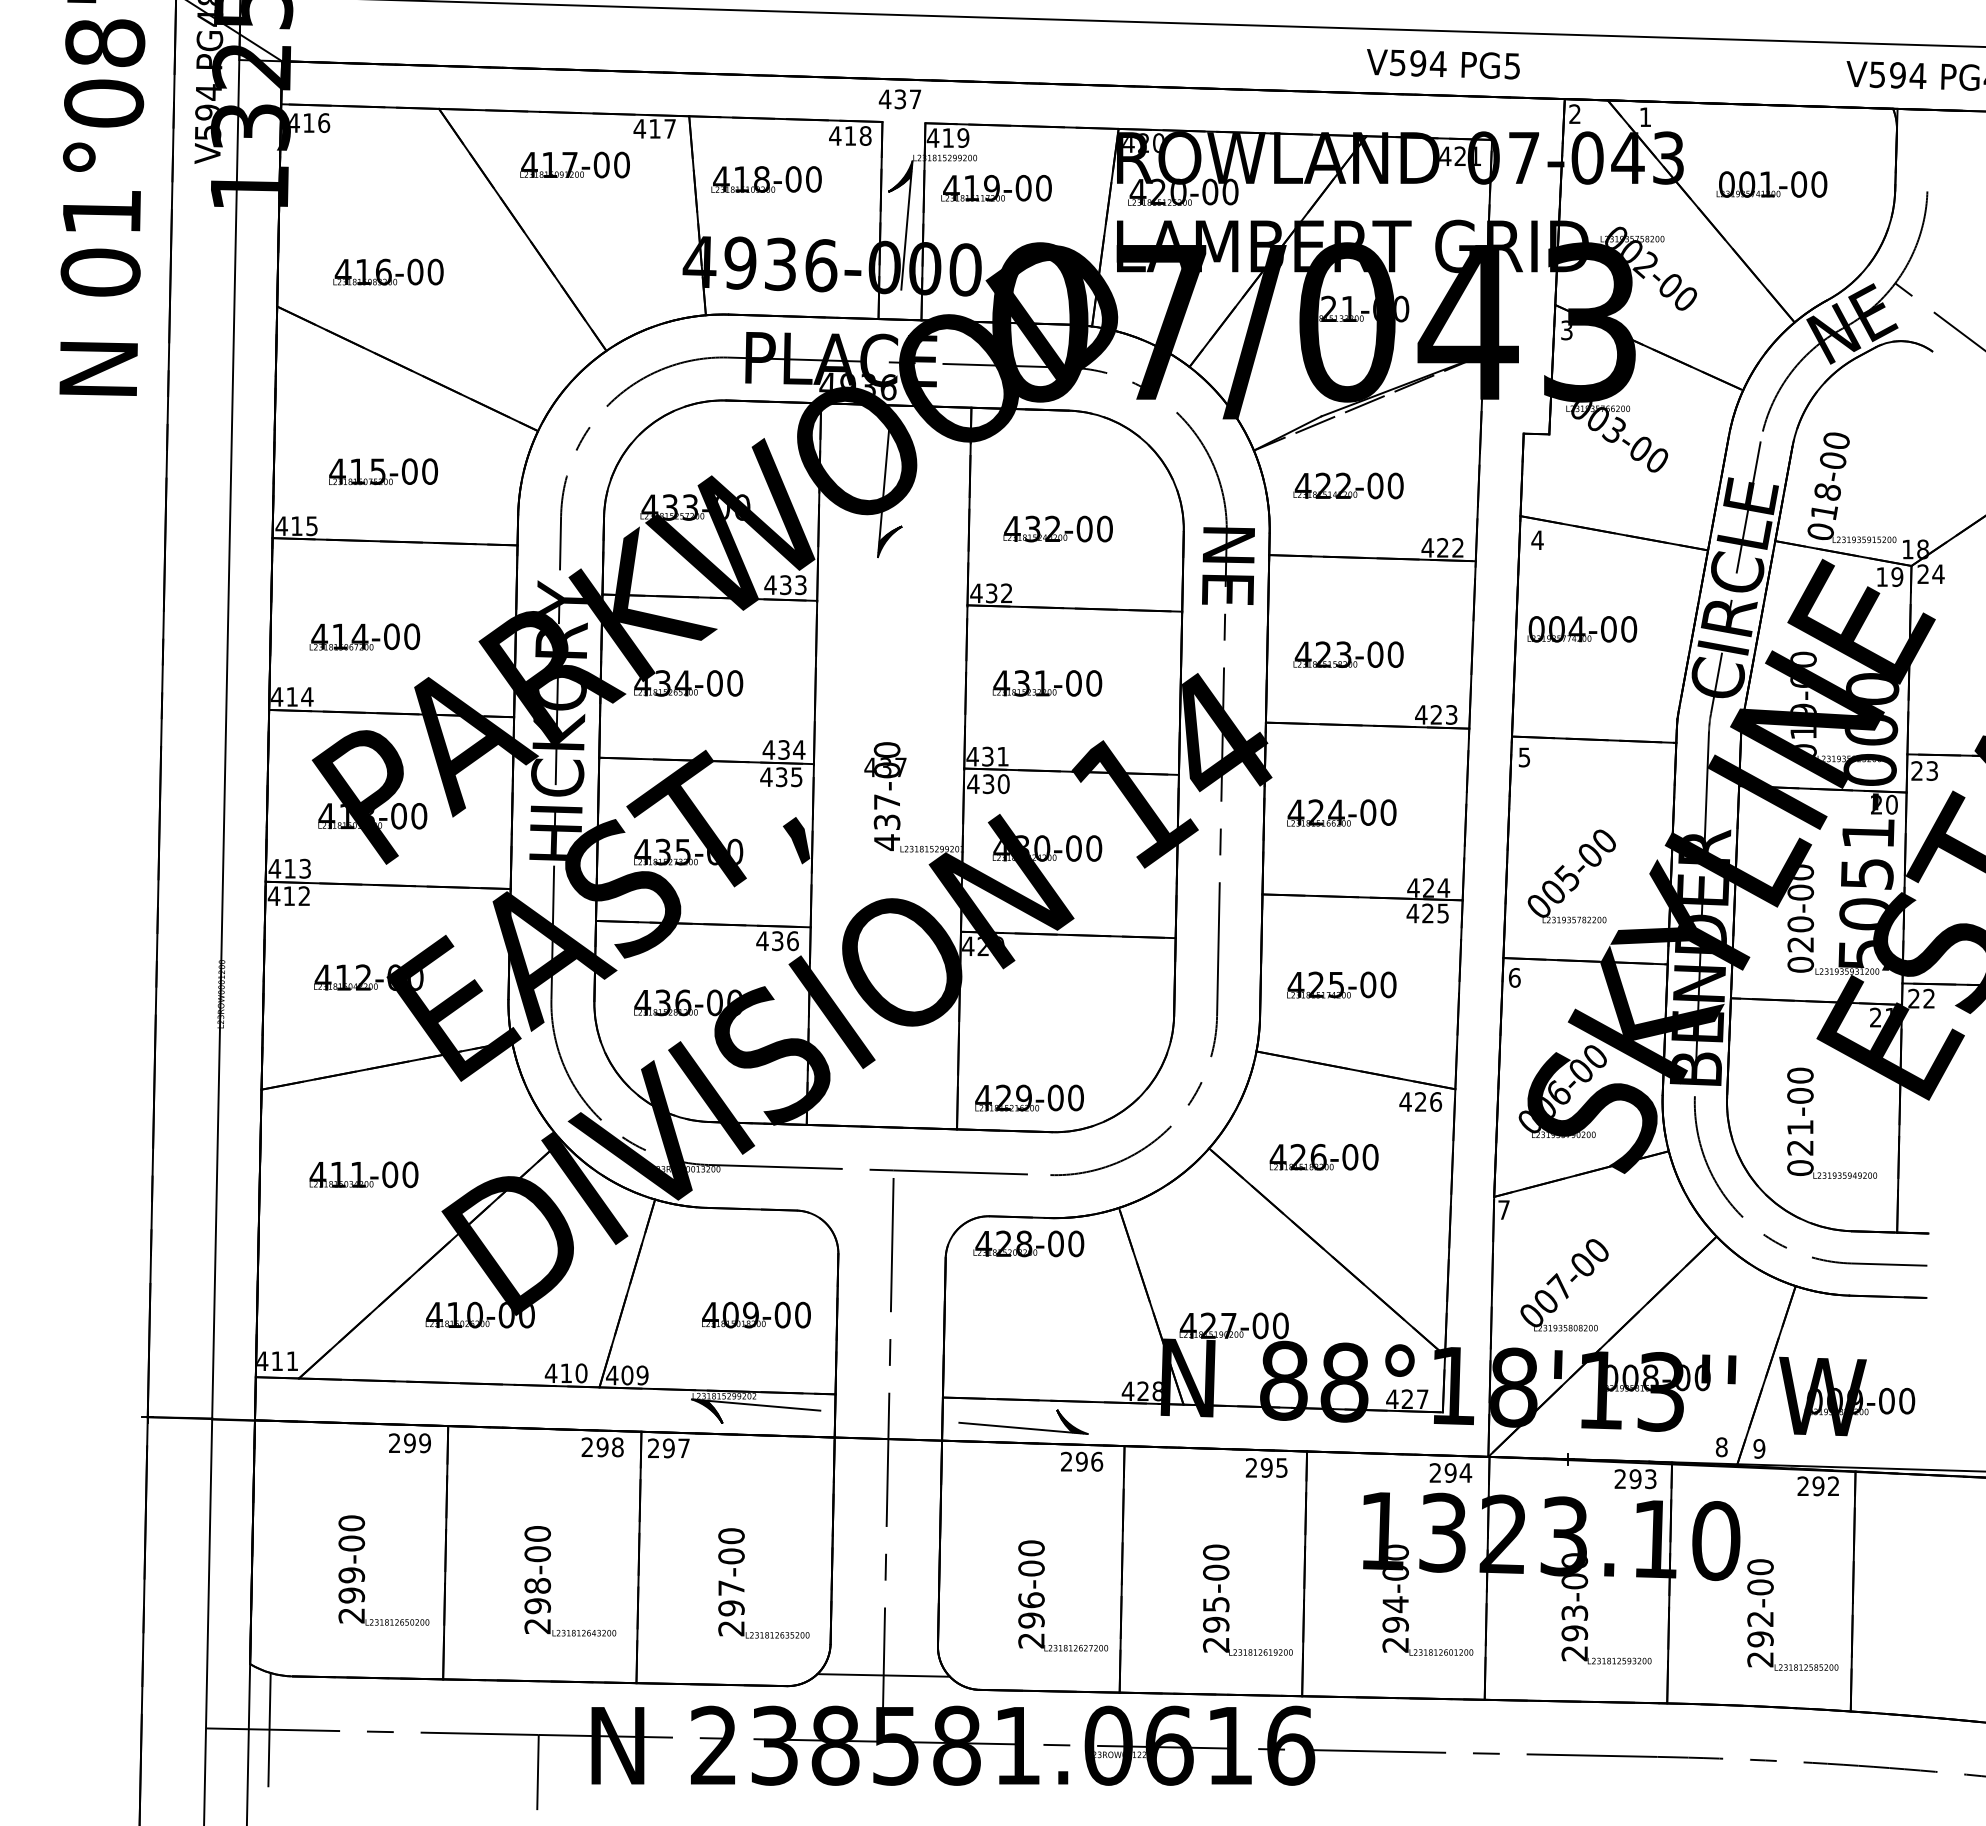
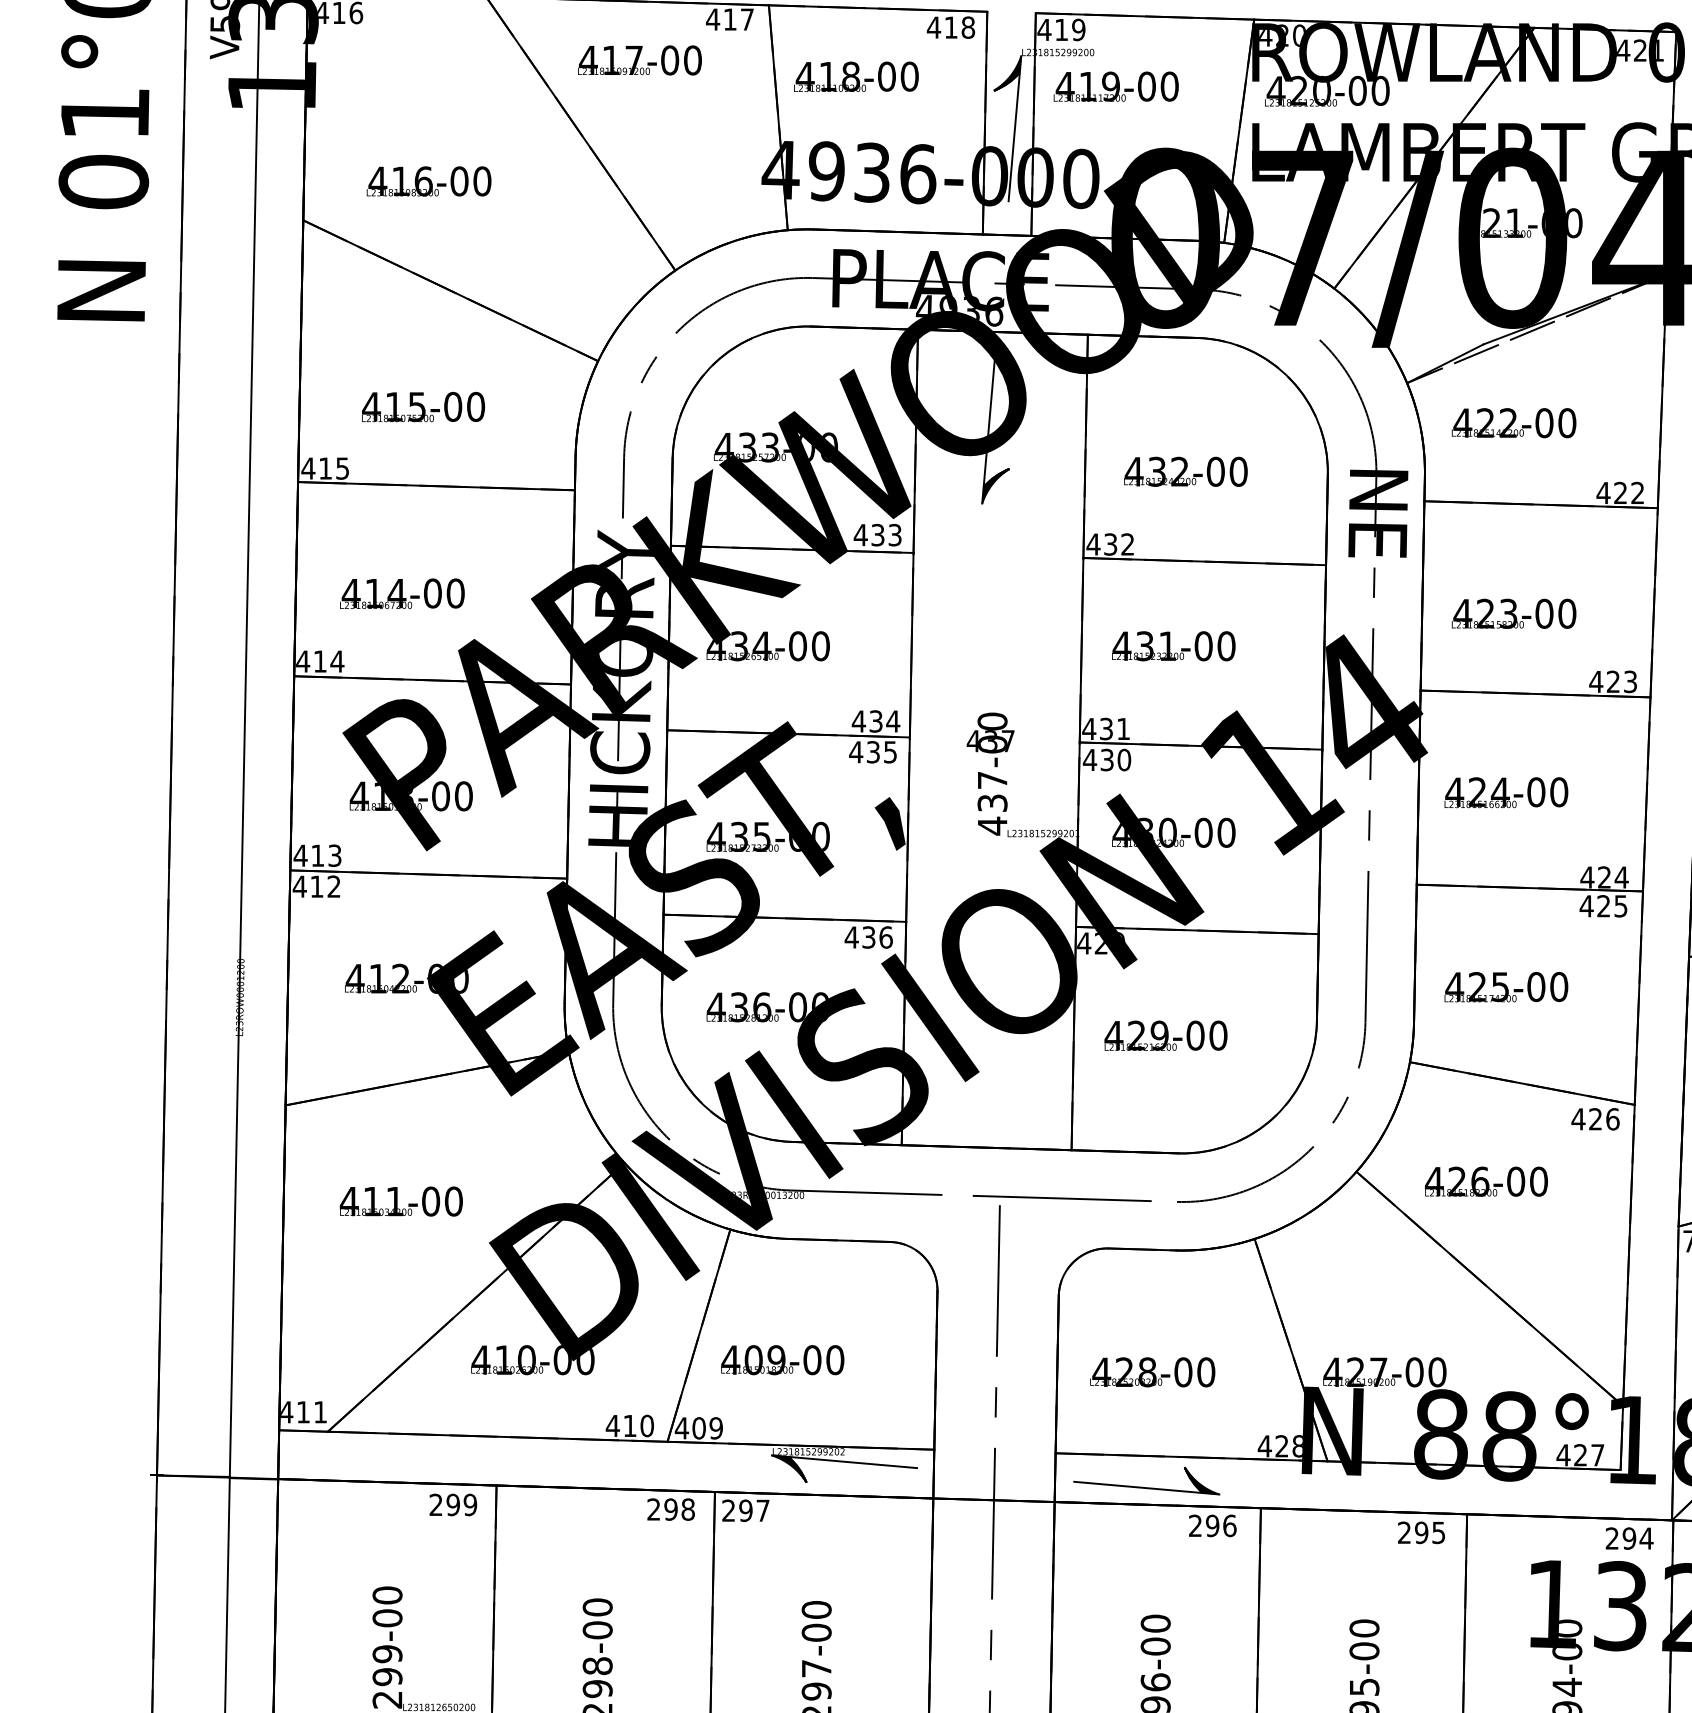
text: (1029, 1097) -> (1165, 1035), moved
text: (1028, 1243) -> (1152, 1371), moved
text: (756, 1314) -> (782, 1359), moved

